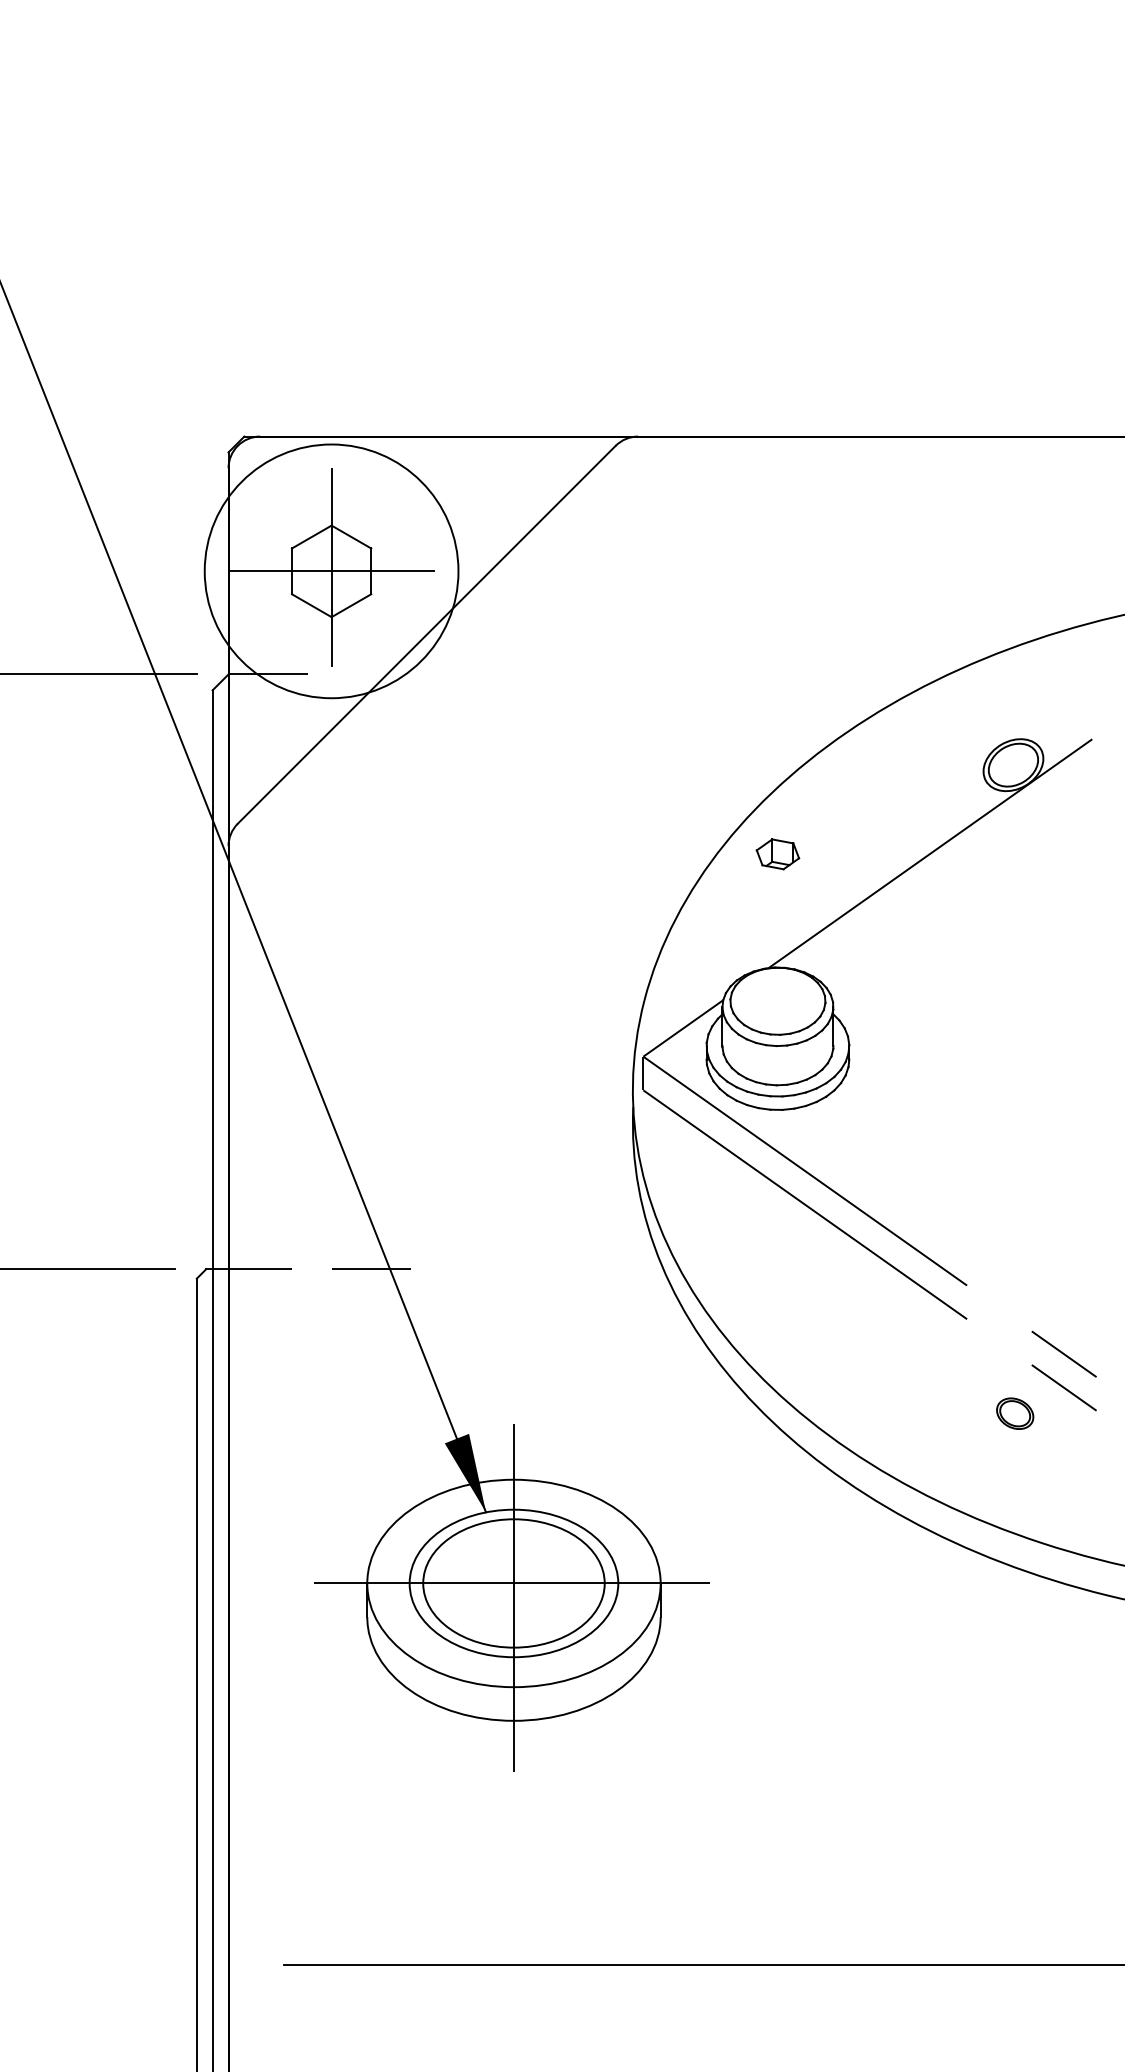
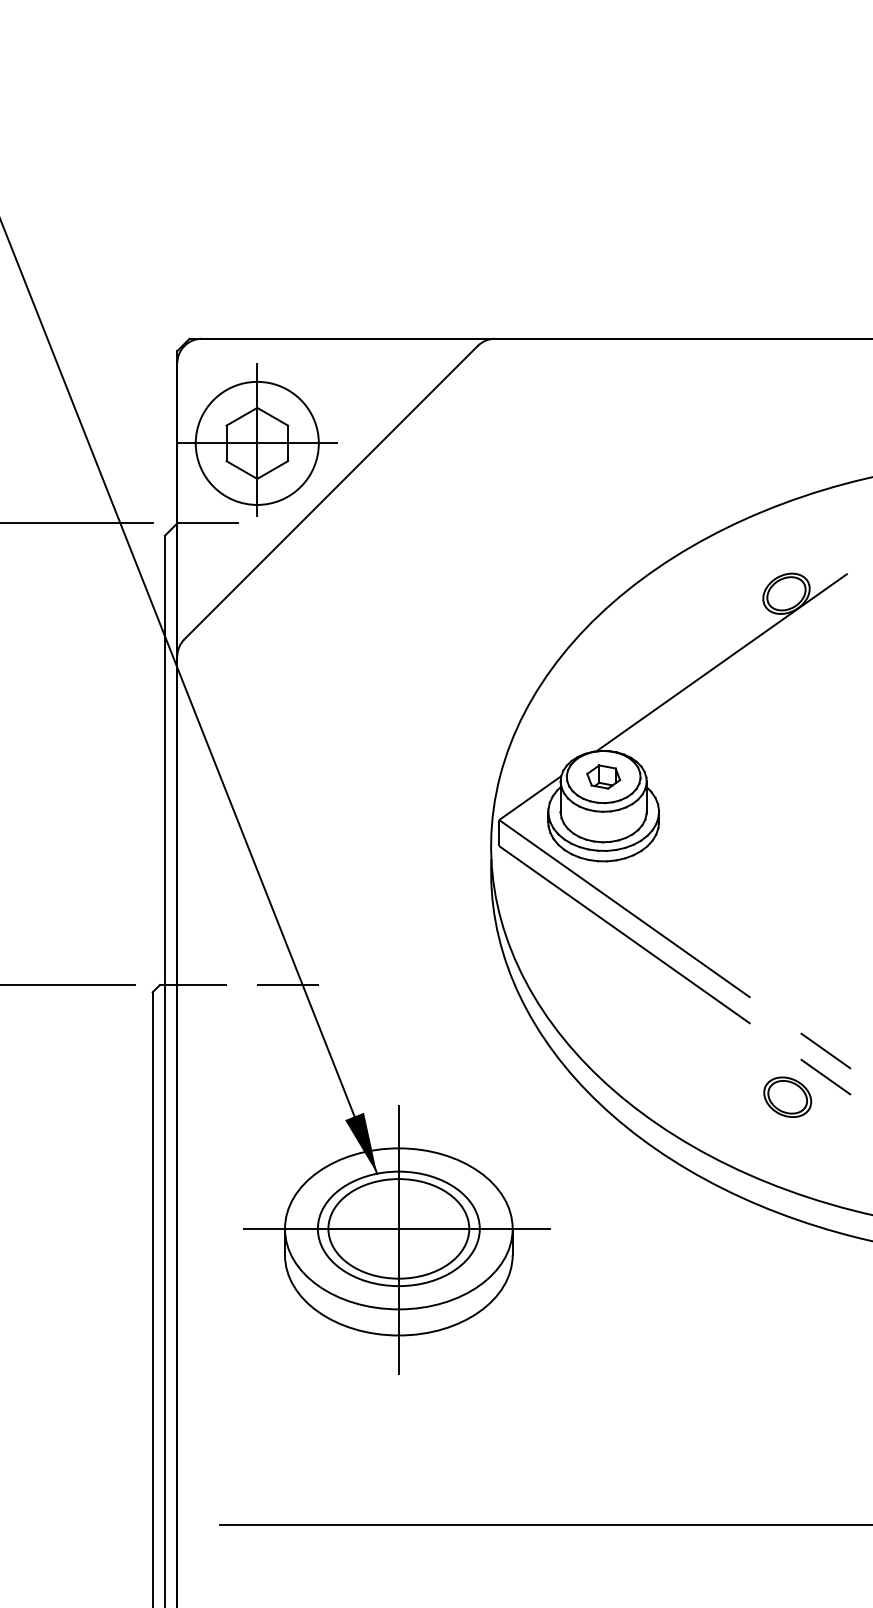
circle: (330, 570) -> (256, 442), size x0.62
part: (777, 853) -> (603, 776), moved
part: (1014, 1412) -> (787, 1096), size x1.67

